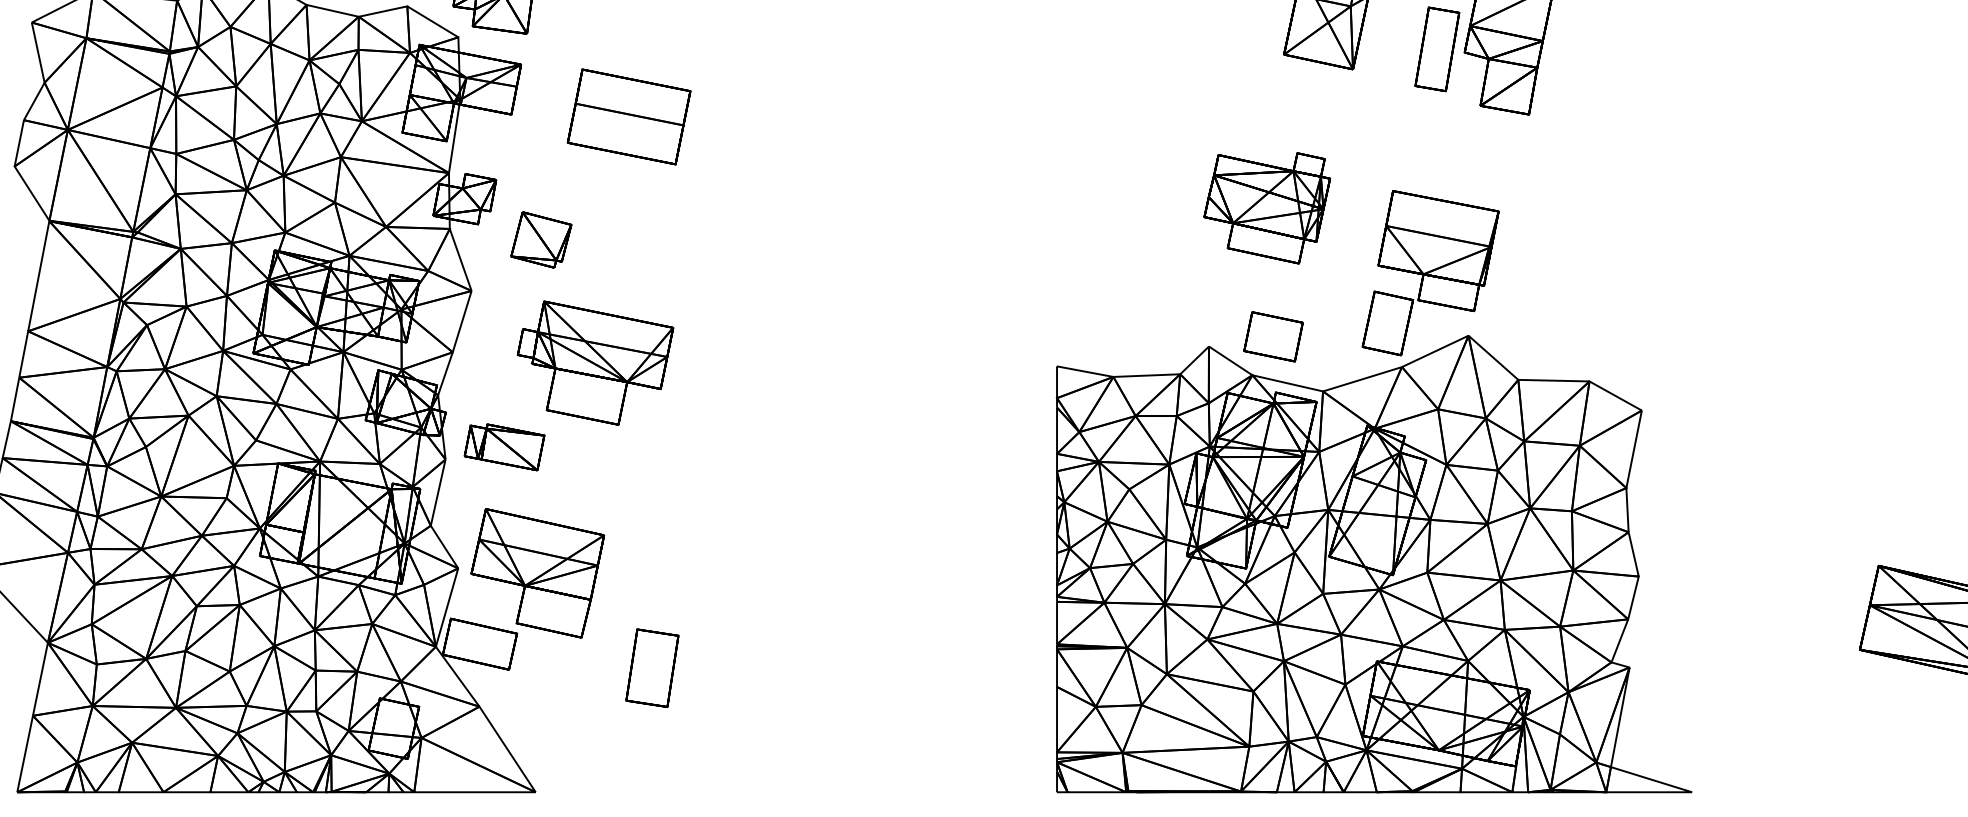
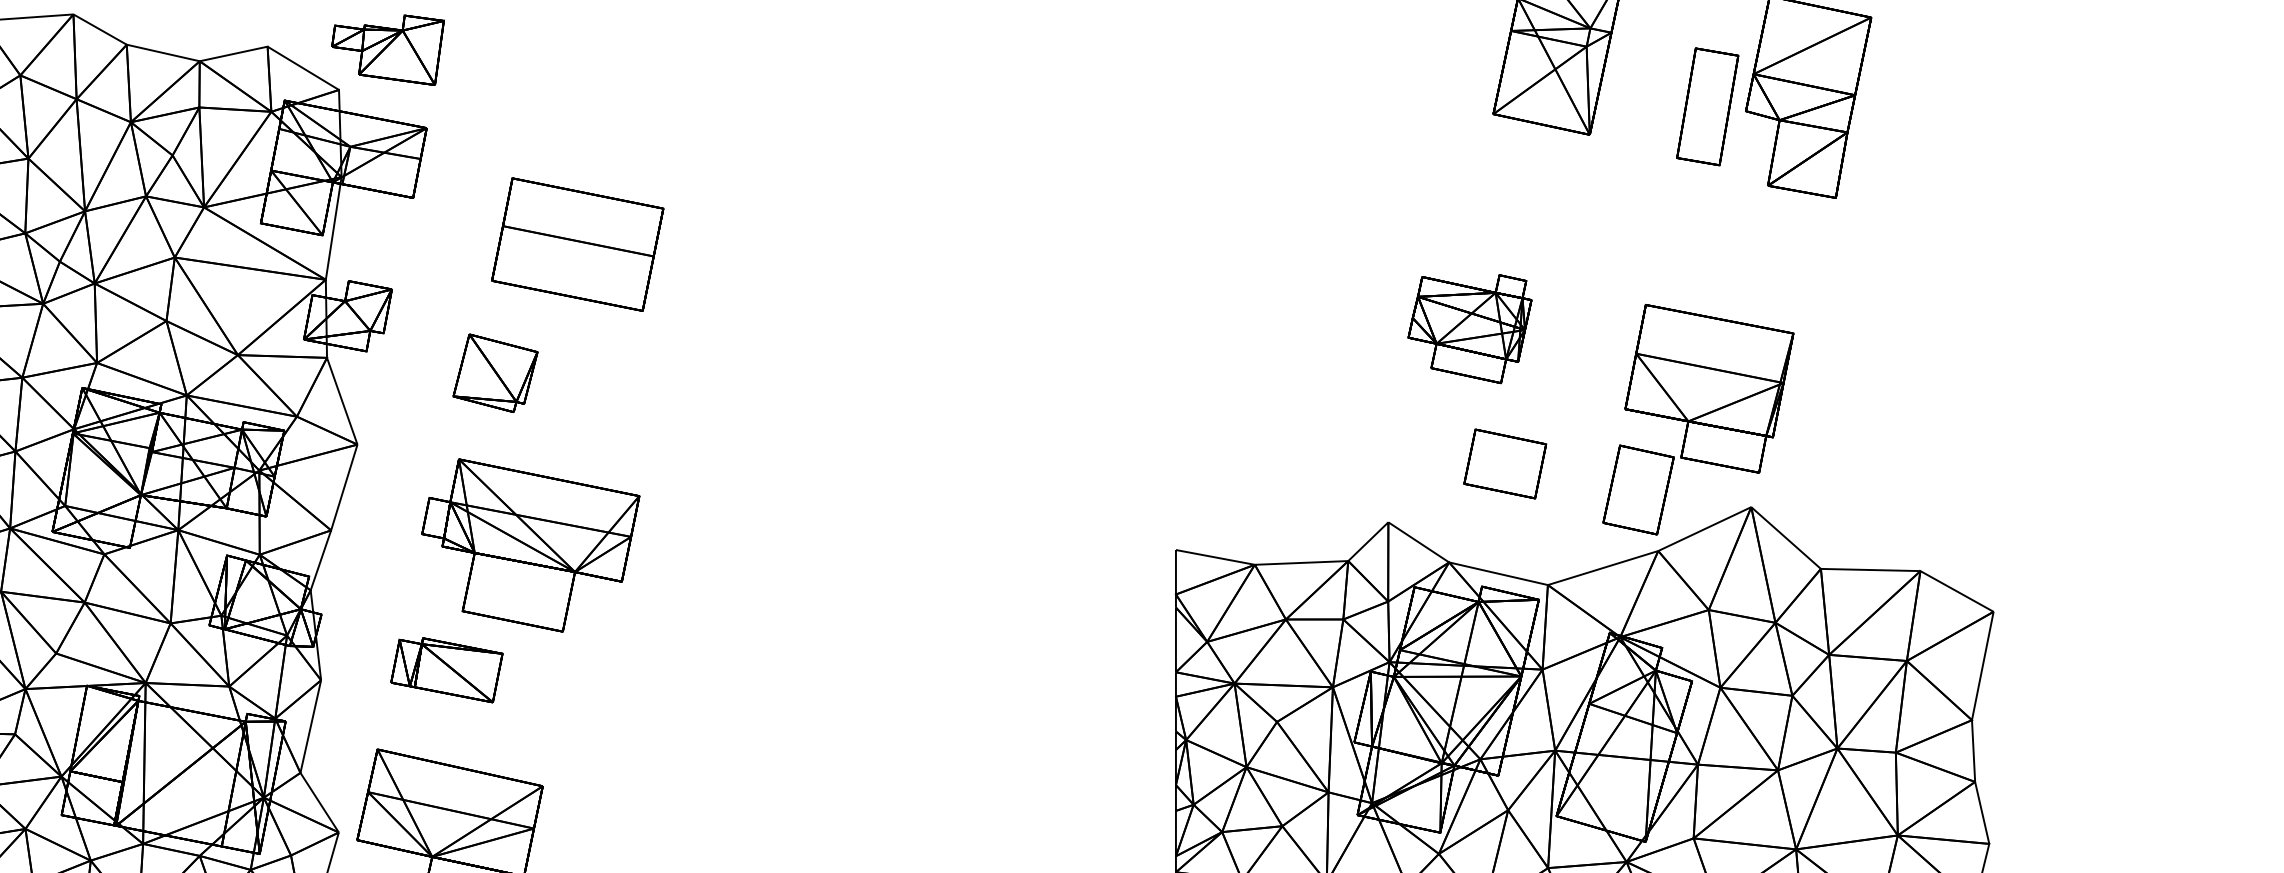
part: (628, 116) -> (576, 244), moved
part: (1267, 208) -> (1470, 329), size x0.7
part: (541, 239) -> (495, 372), moved
part: (1273, 336) -> (1505, 463), moved
part: (504, 447) -> (446, 670), moved

